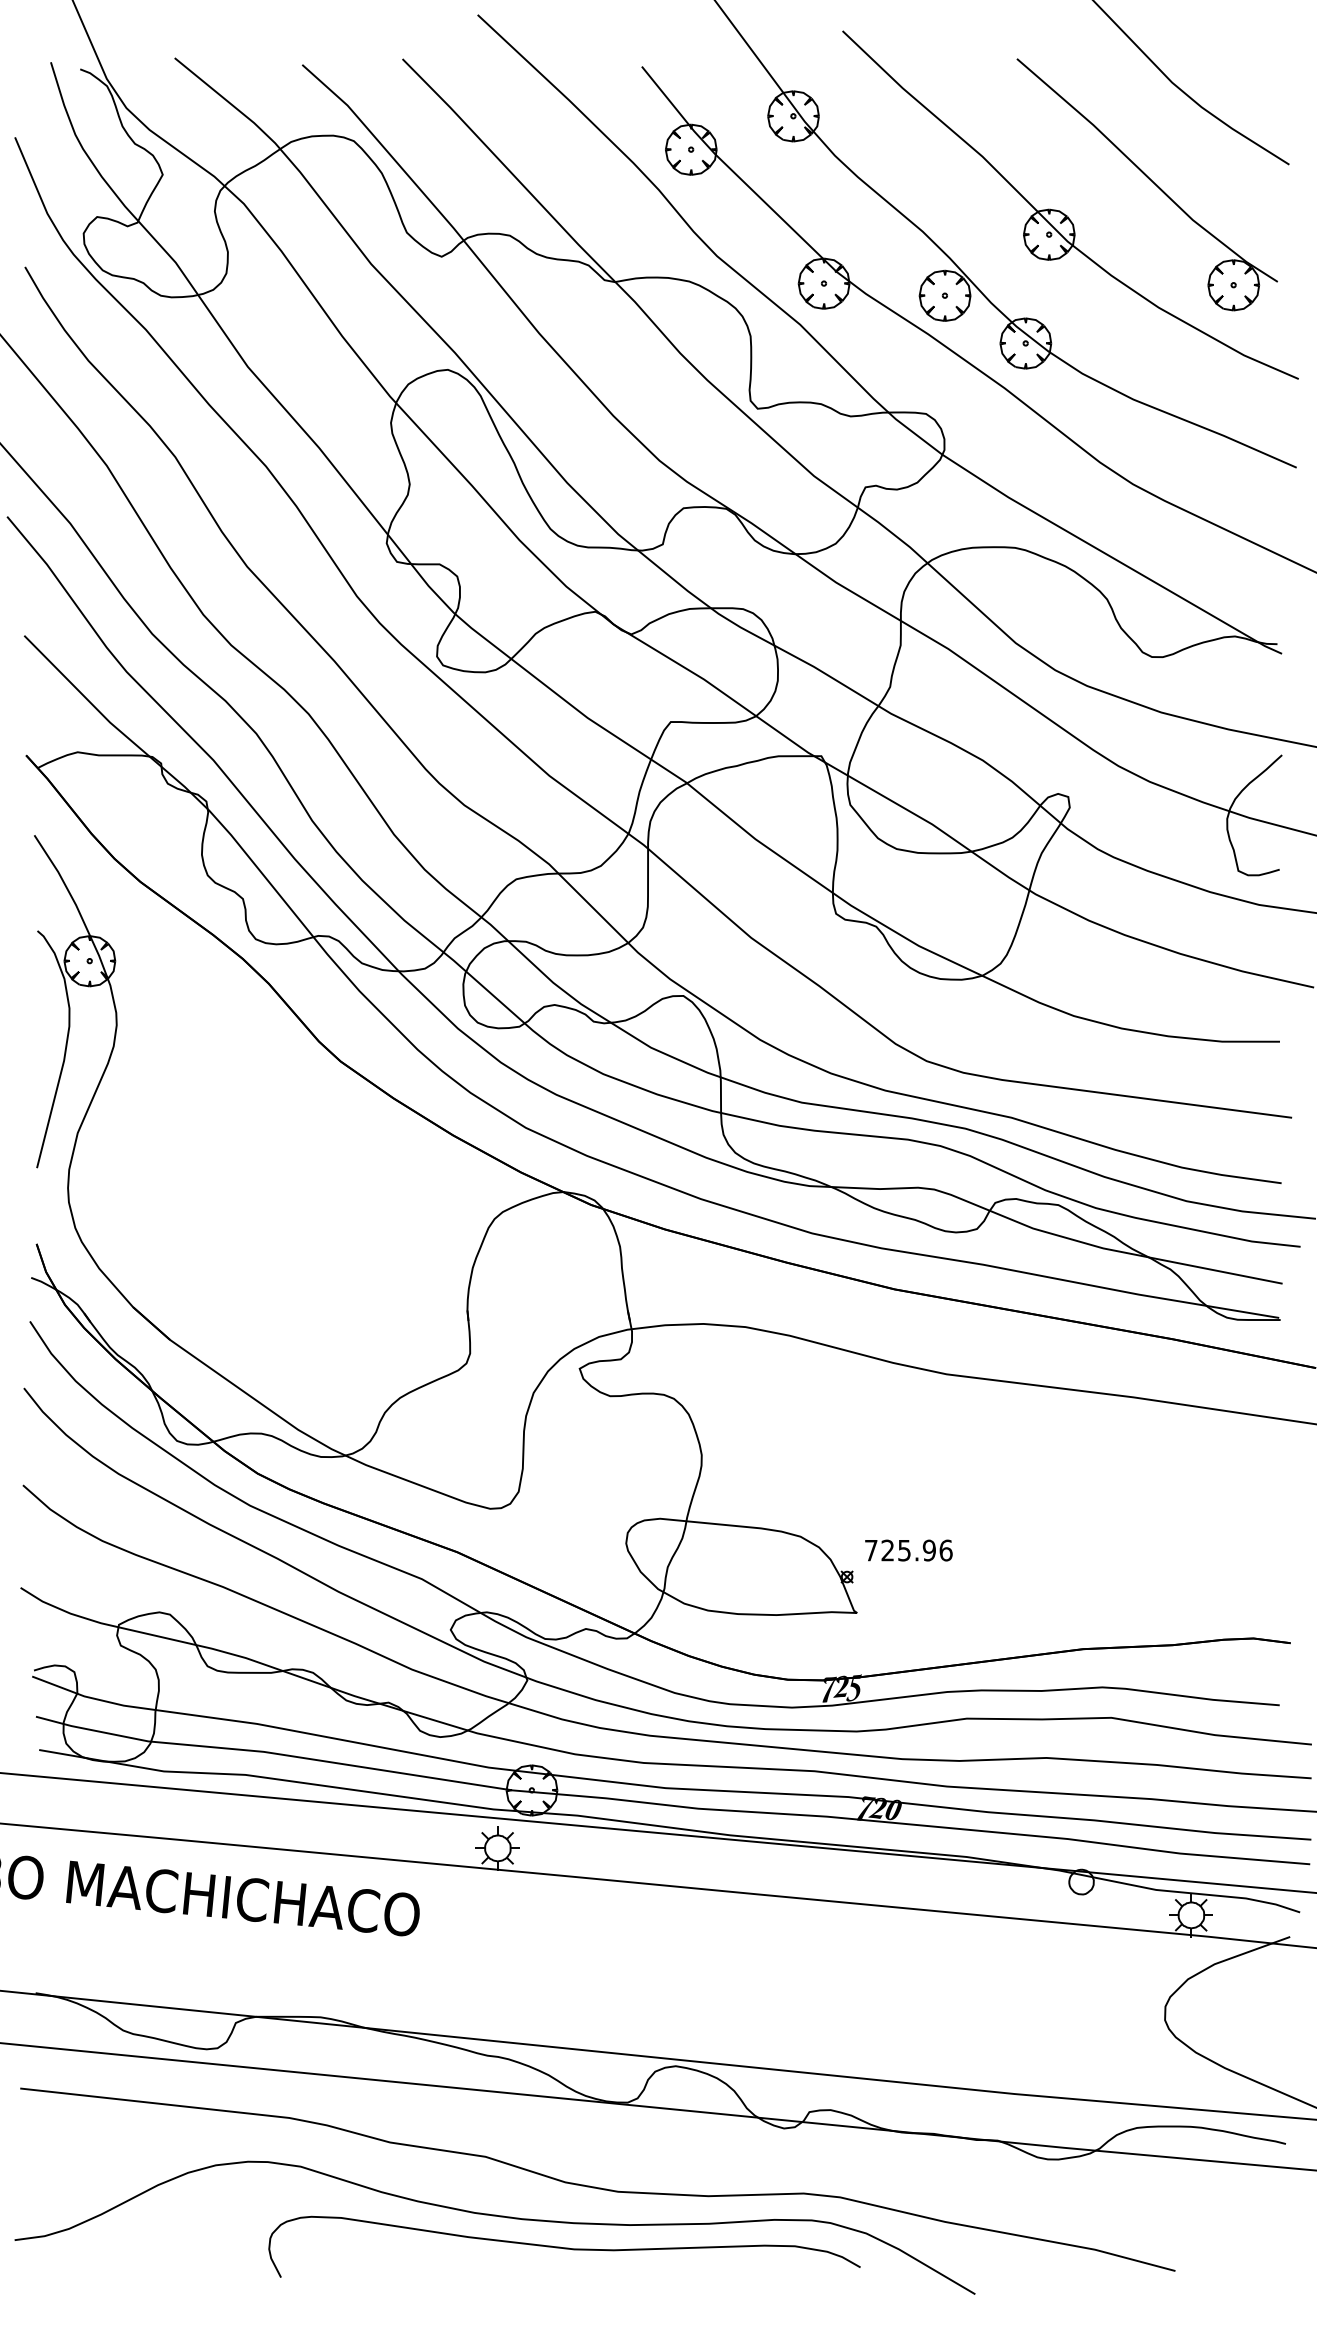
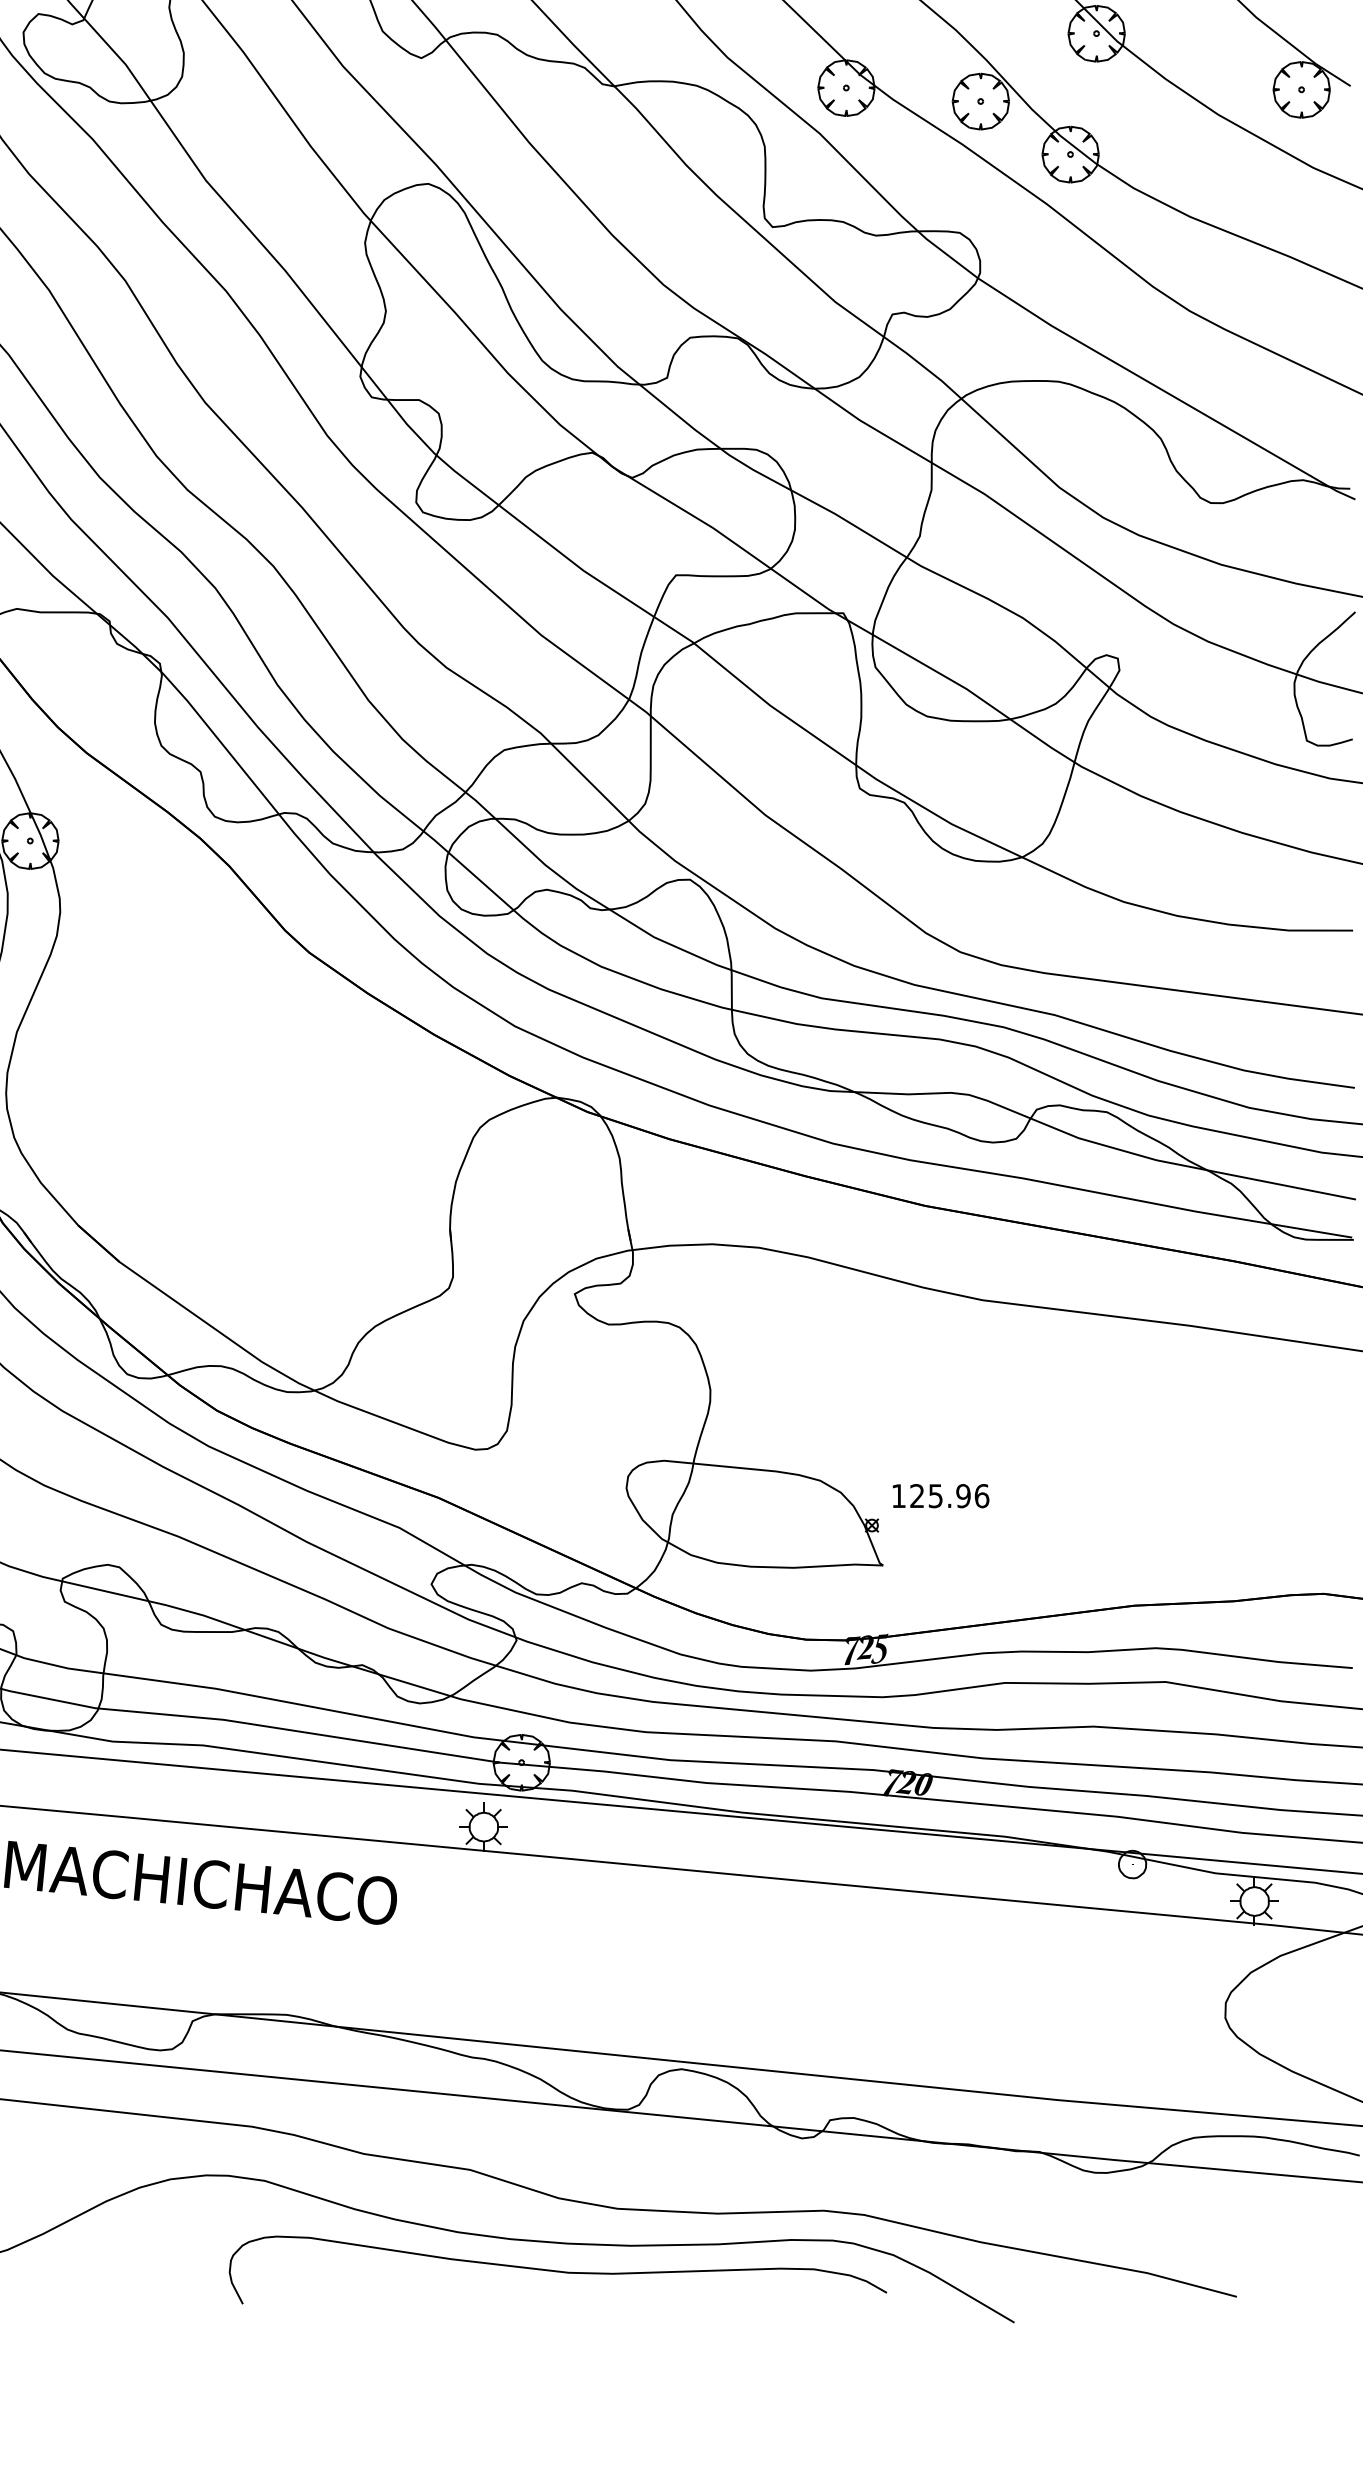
text: (871, 1550) -> (899, 1496), 725.96 -> 125.96

